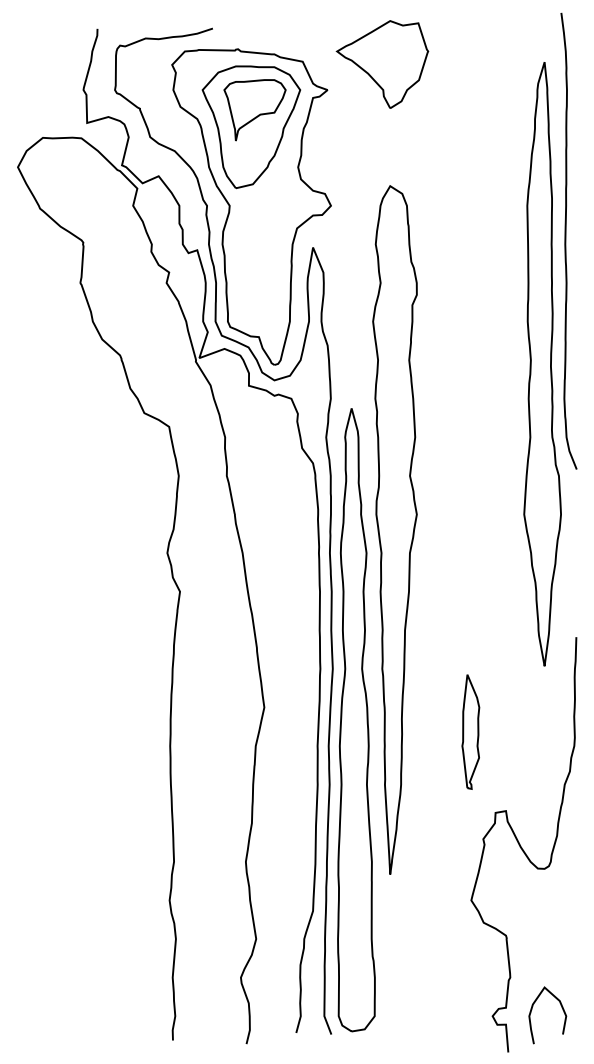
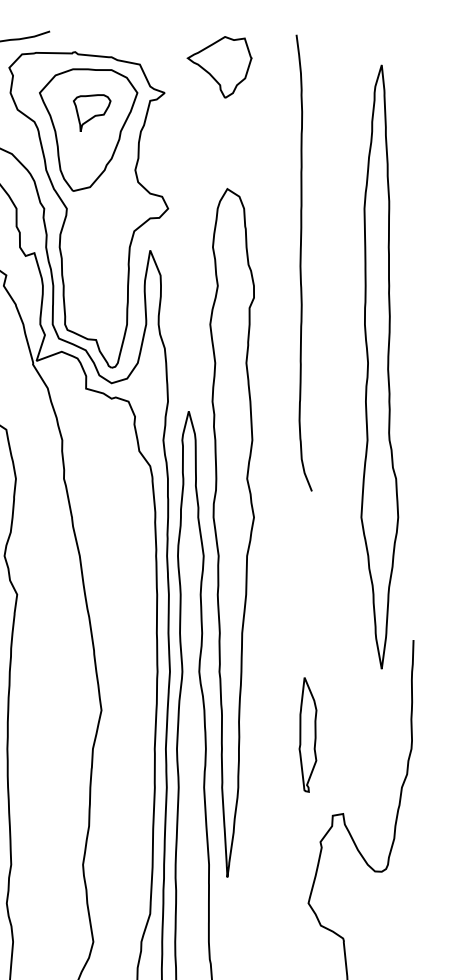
part: (382, 64) -> (219, 67), size x0.7
part: (254, 110) -> (91, 113), size x0.6
curve: (566, 240) -> (301, 262), moved

